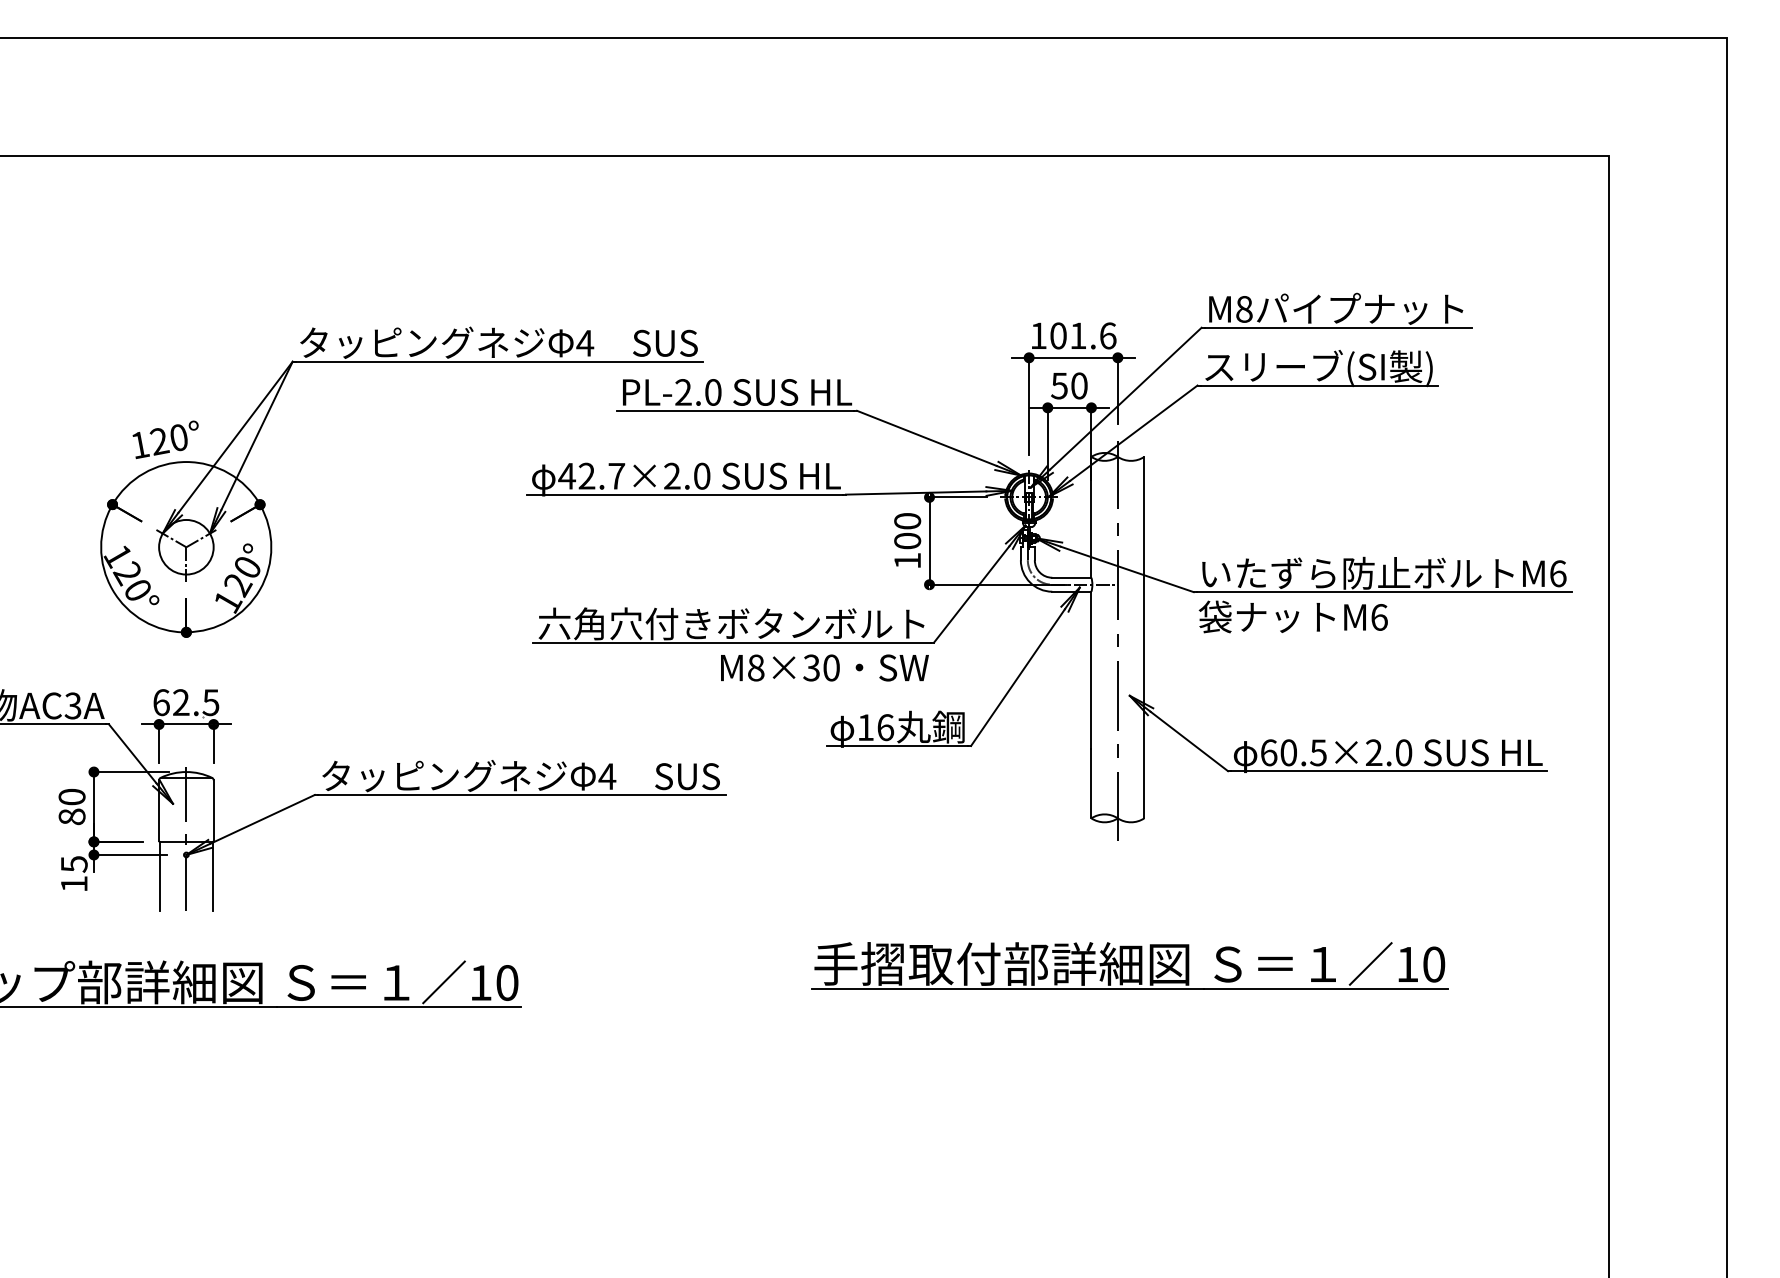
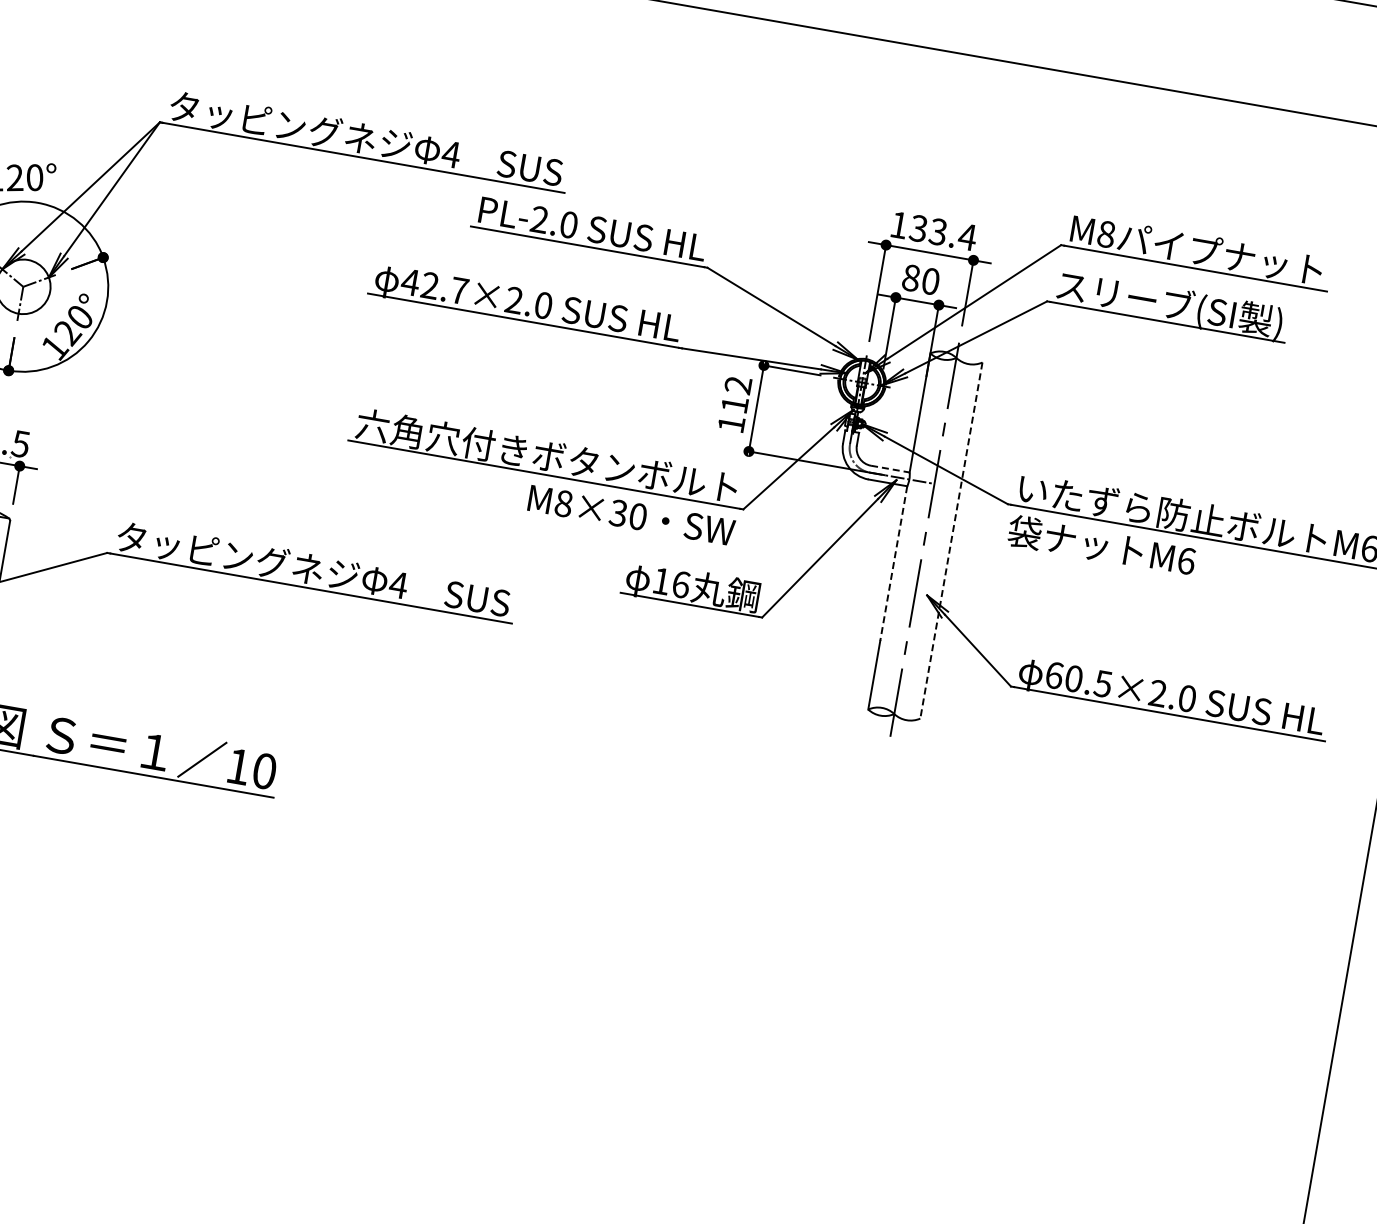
text: (1083, 335) -> (943, 232), 101.6 -> 133.4
text: (1059, 385) -> (911, 277), 50 -> 80
text: (907, 531) -> (736, 395), 100 -> 112
line: (1071, 577) -> (890, 468), solid -> dashed
line: (1144, 637) -> (951, 540), solid -> dashed
line: (1091, 670) -> (893, 563), solid -> dashed
part: (1129, 965) -> (880, 861), removed

